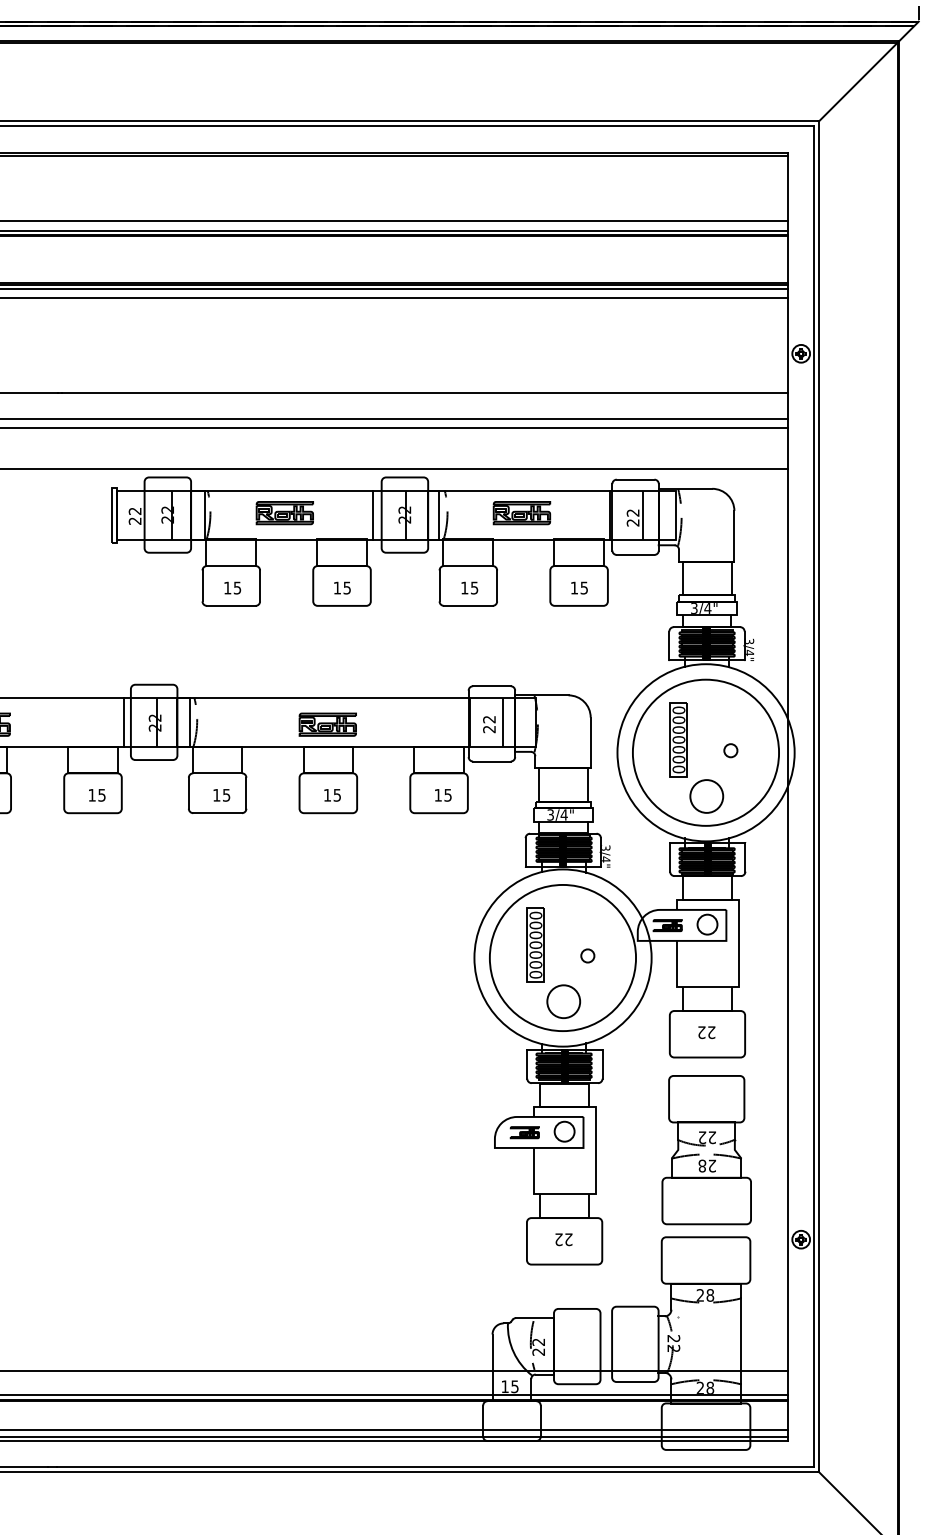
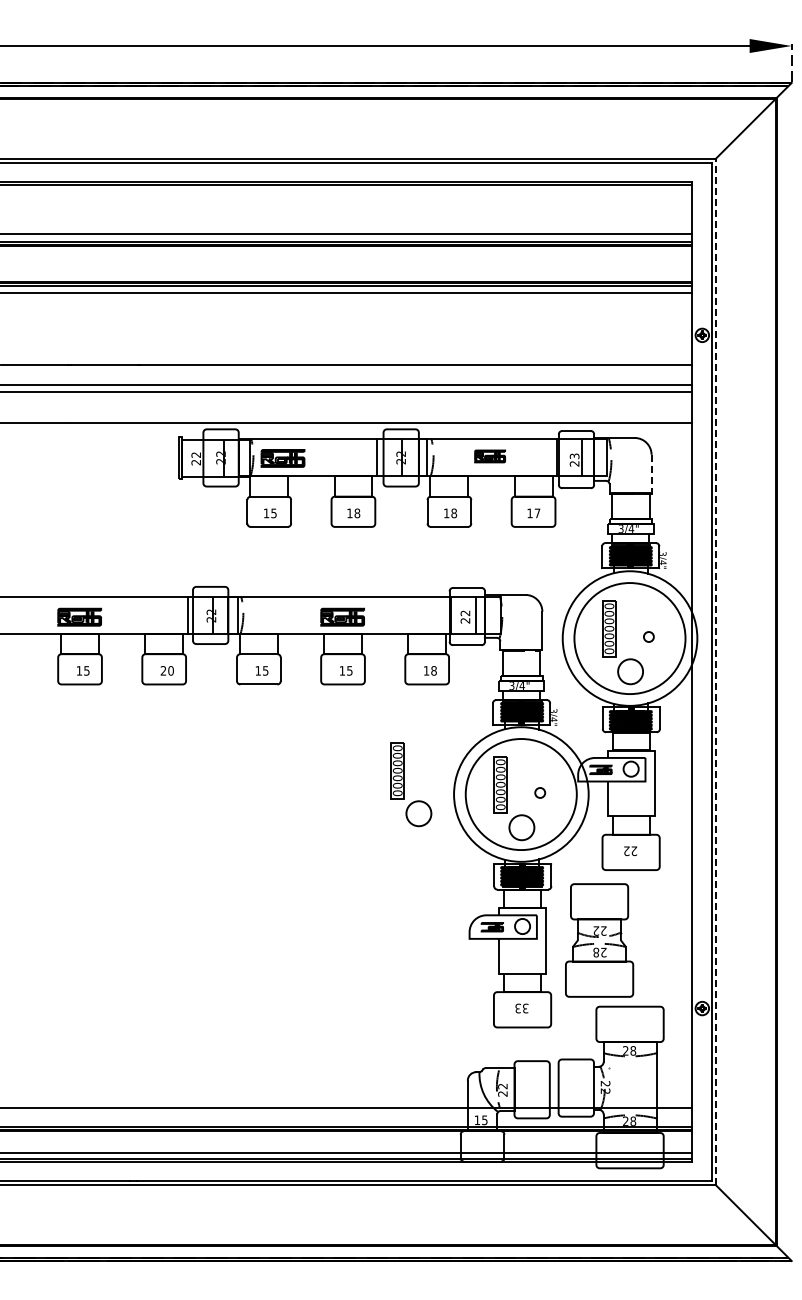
part: (284, 513) -> (282, 458), moved
part: (521, 513) -> (489, 456), size x0.7
text: (632, 513) -> (574, 456), 22 -> 23
line: (734, 536) -> (651, 474), solid -> dashed
text: (347, 588) -> (357, 513), 15 -> 18
text: (475, 588) -> (454, 513), 15 -> 18
text: (584, 588) -> (537, 513), 15 -> 17
text: (96, 794) -> (166, 670), 15 -> 20
text: (447, 794) -> (433, 670), 15 -> 18
line: (819, 796) -> (716, 671), solid -> dashed
part: (409, 944) -> (404, 784), added
part: (706, 1150) -> (599, 940), moved
text: (563, 1238) -> (521, 1007), 22 -> 33

